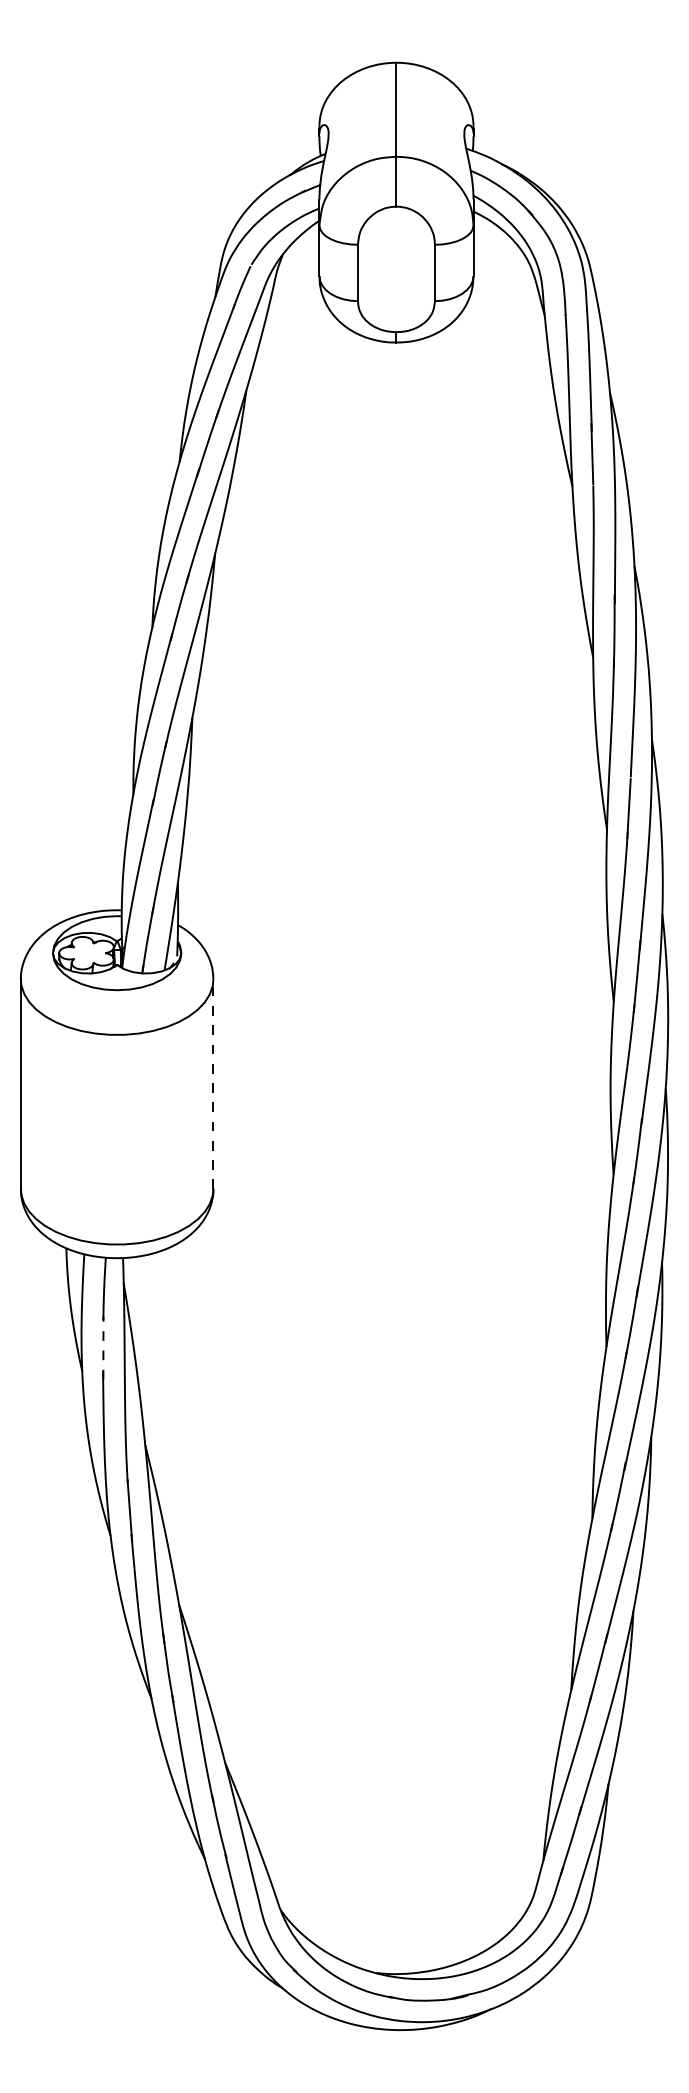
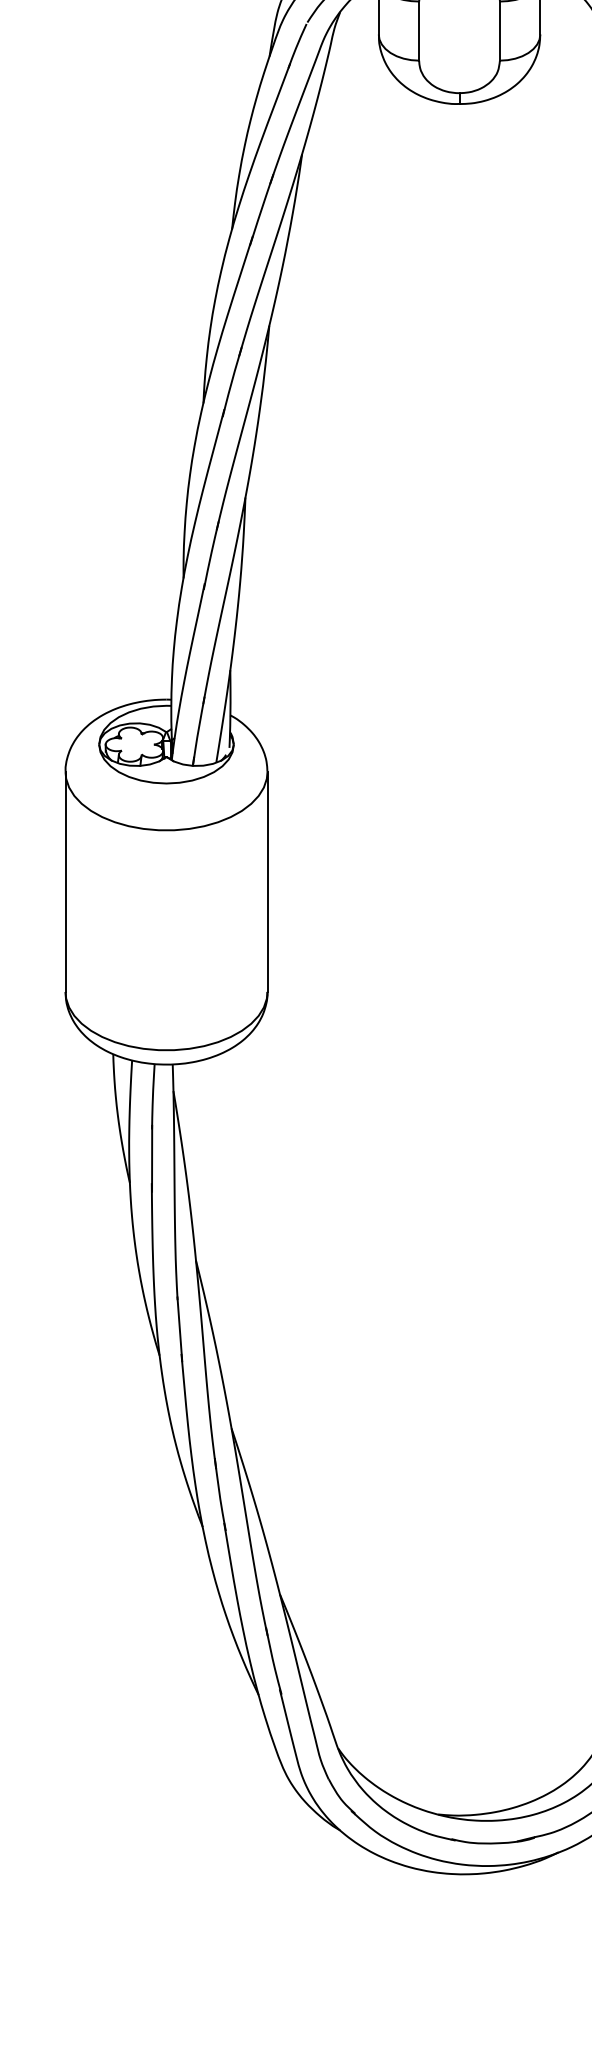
line: (213, 1084) -> (267, 882), dashed -> solid
line: (103, 1347) -> (152, 1158), dashed -> solid

